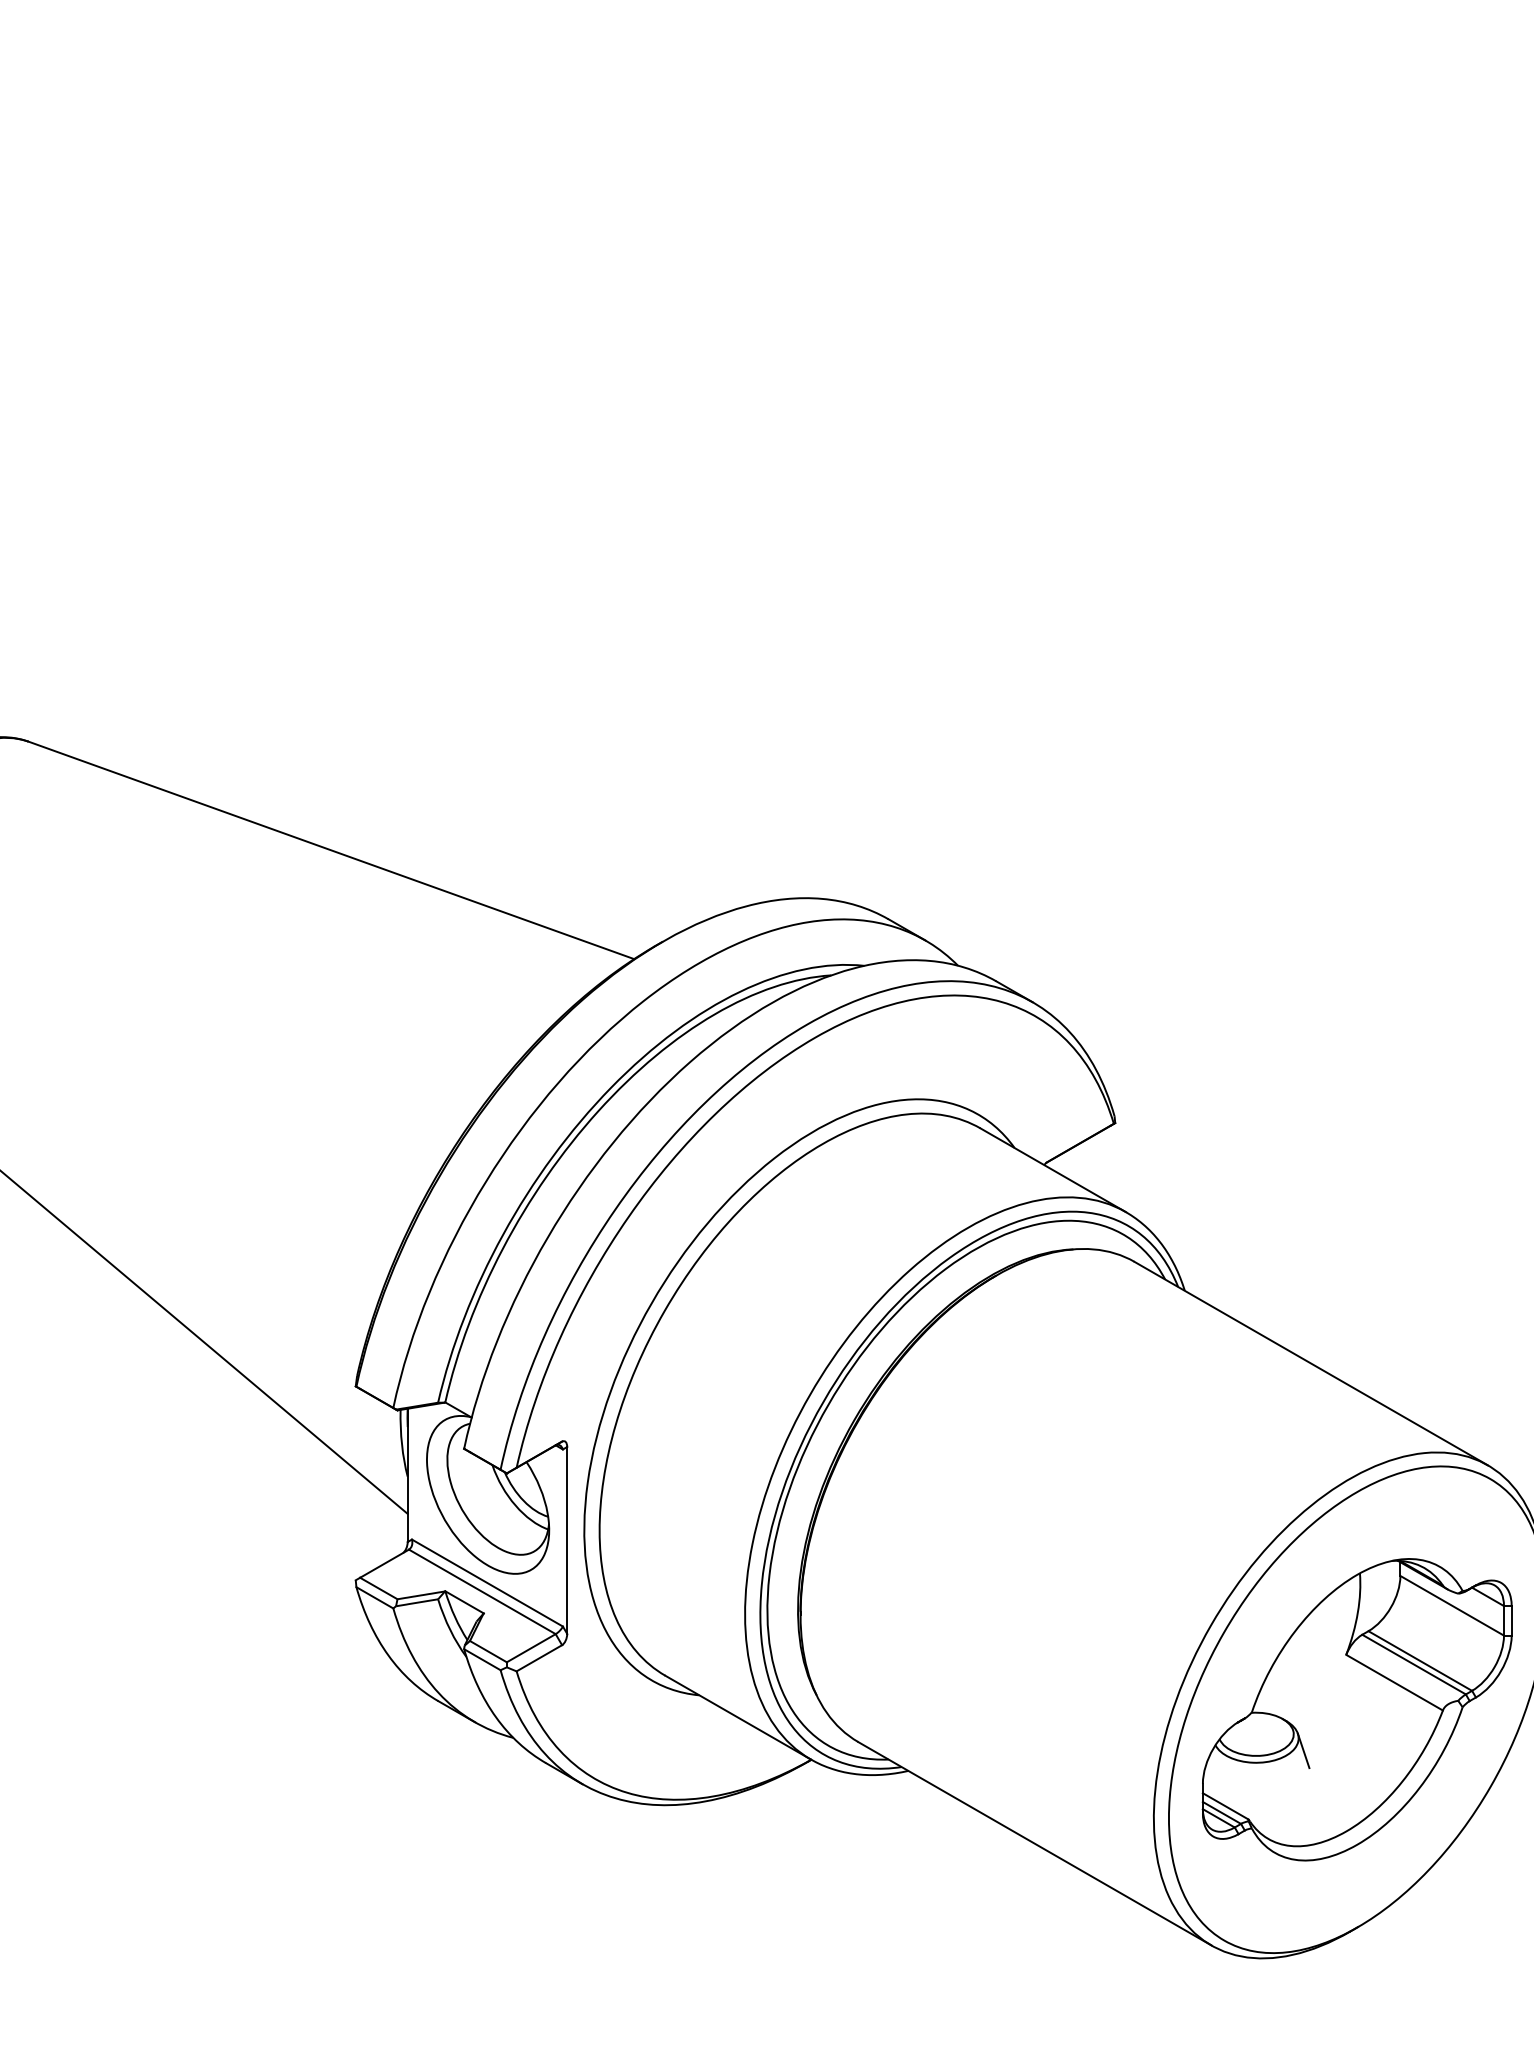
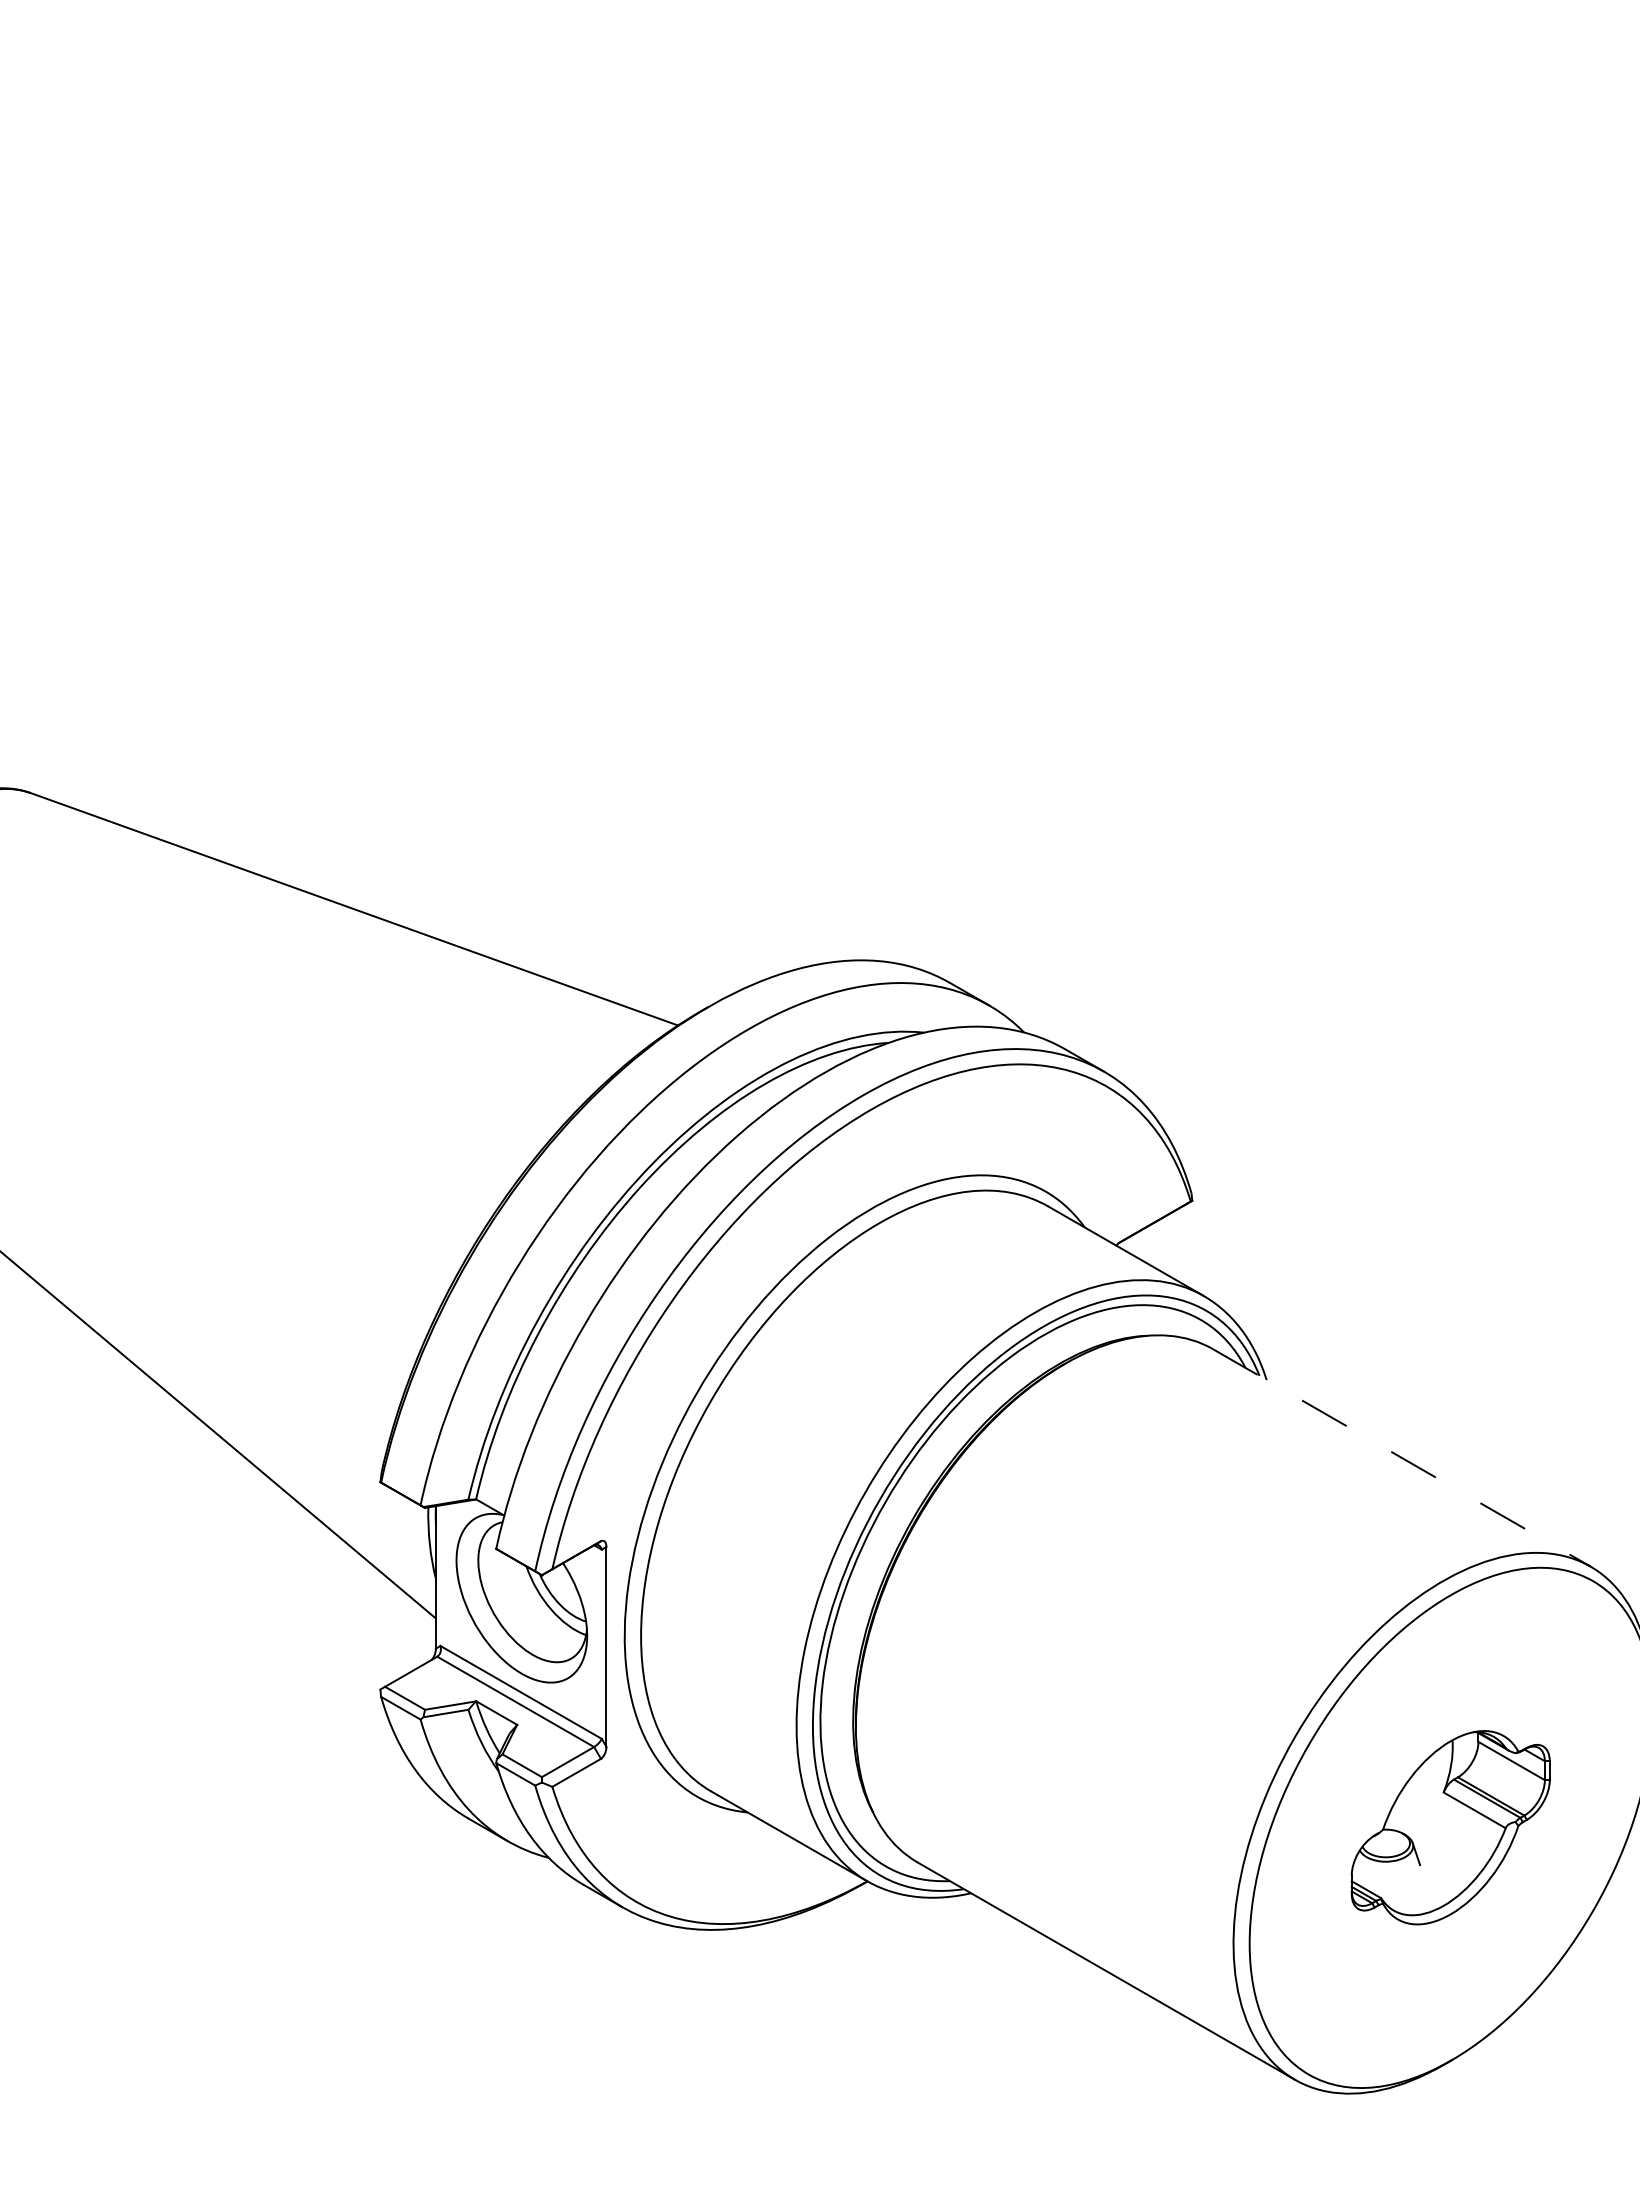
line: (1310, 1363) -> (1401, 1457), solid -> dashed
part: (1356, 1709) -> (1450, 1827), size x0.6

